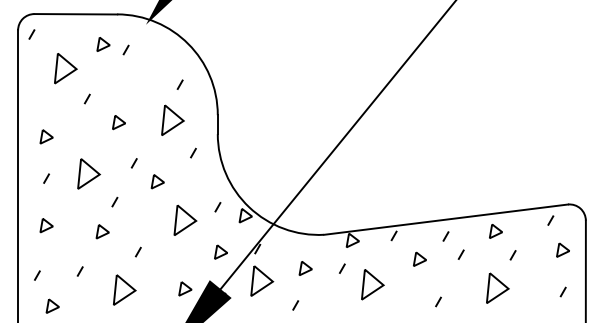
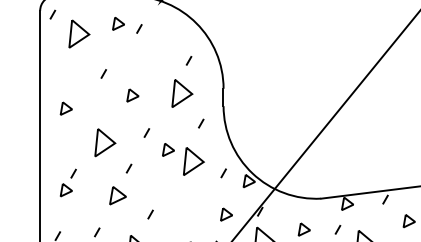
part: (65, 68) -> (79, 33), moved
line: (46, 178) -> (73, 173), moved
part: (185, 219) -> (193, 160), moved
part: (102, 231) -> (117, 195), size x1.4

